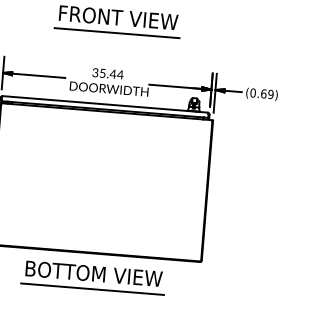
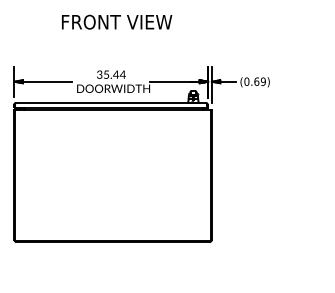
line: (116, 33) -> (116, 36), removed
part: (93, 278) -> (113, 264), removed

